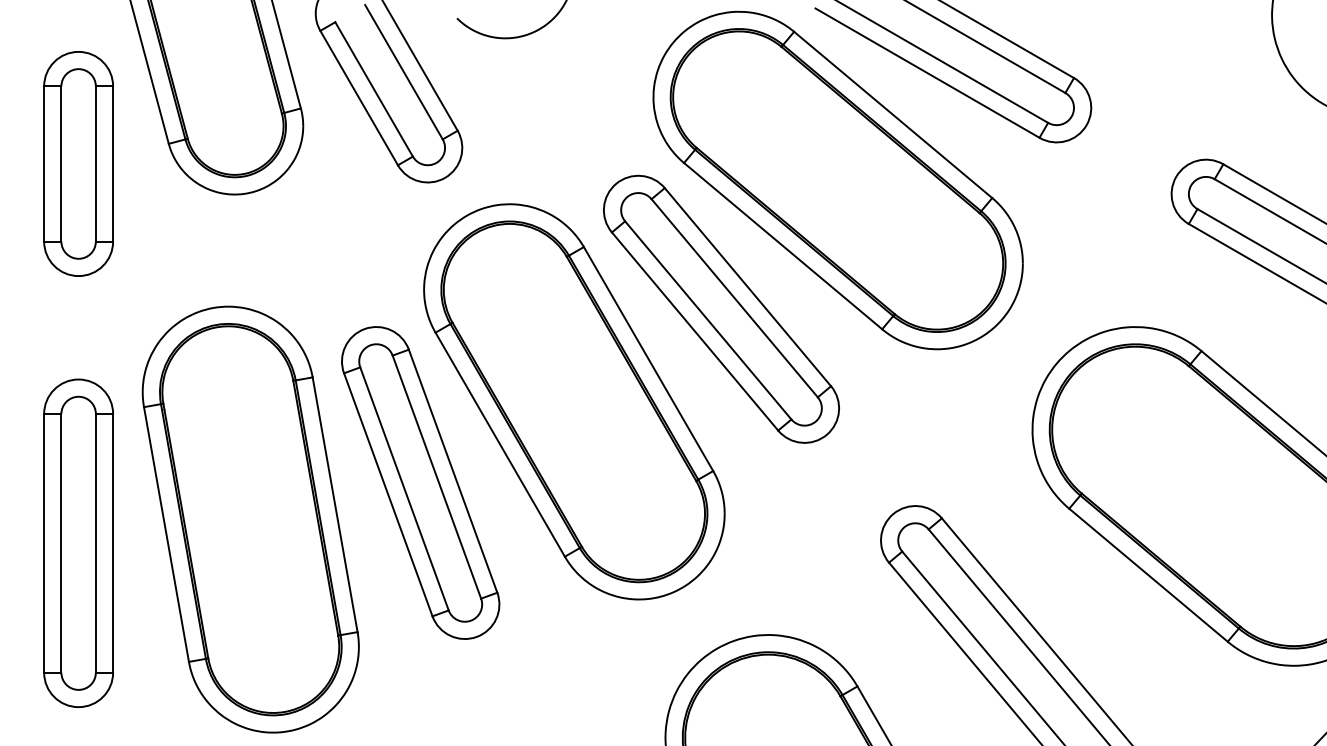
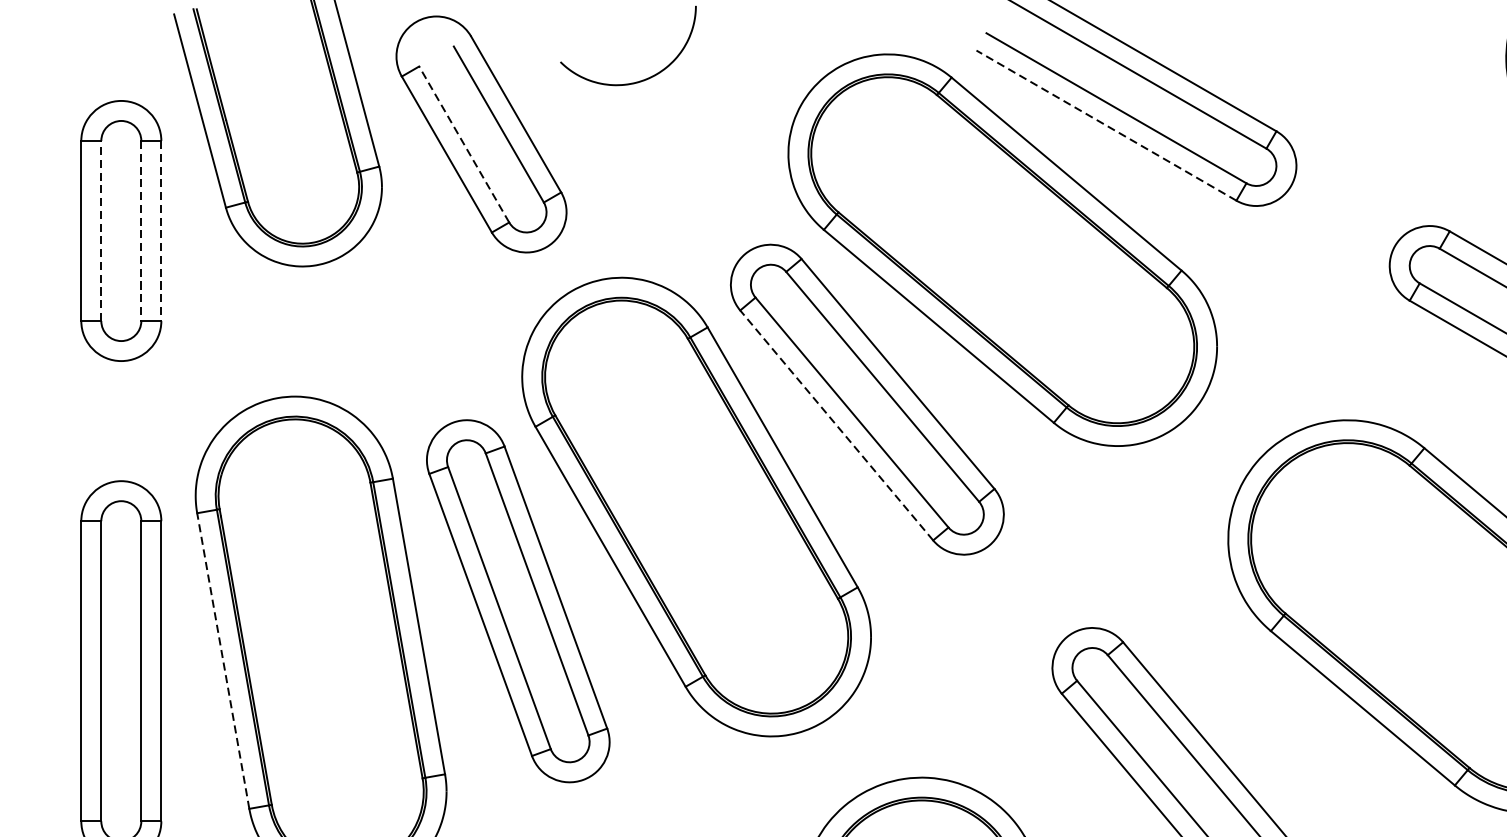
line: (927, 72) -> (1106, 124), solid -> dashed
line: (374, 89) -> (464, 144), solid -> dashed
line: (61, 163) -> (101, 230), solid -> dashed
line: (95, 163) -> (140, 230), solid -> dashed
line: (113, 163) -> (161, 230), solid -> dashed
line: (694, 331) -> (836, 425), solid -> dashed
line: (166, 534) -> (223, 661), solid -> dashed

